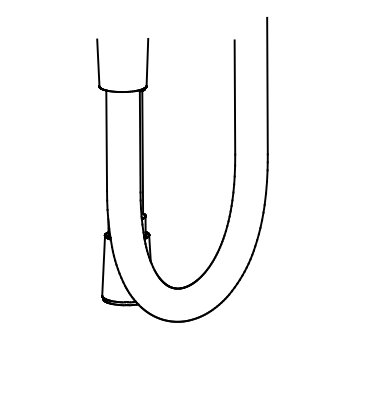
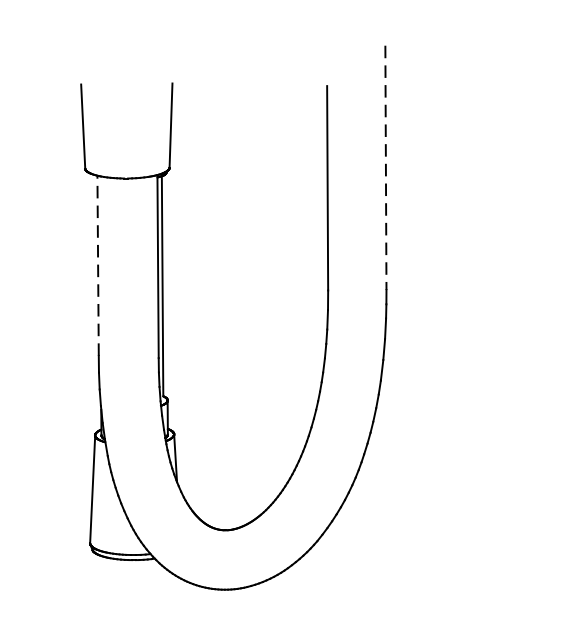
line: (267, 86) -> (385, 168), solid -> dashed
line: (106, 140) -> (97, 265), solid -> dashed

